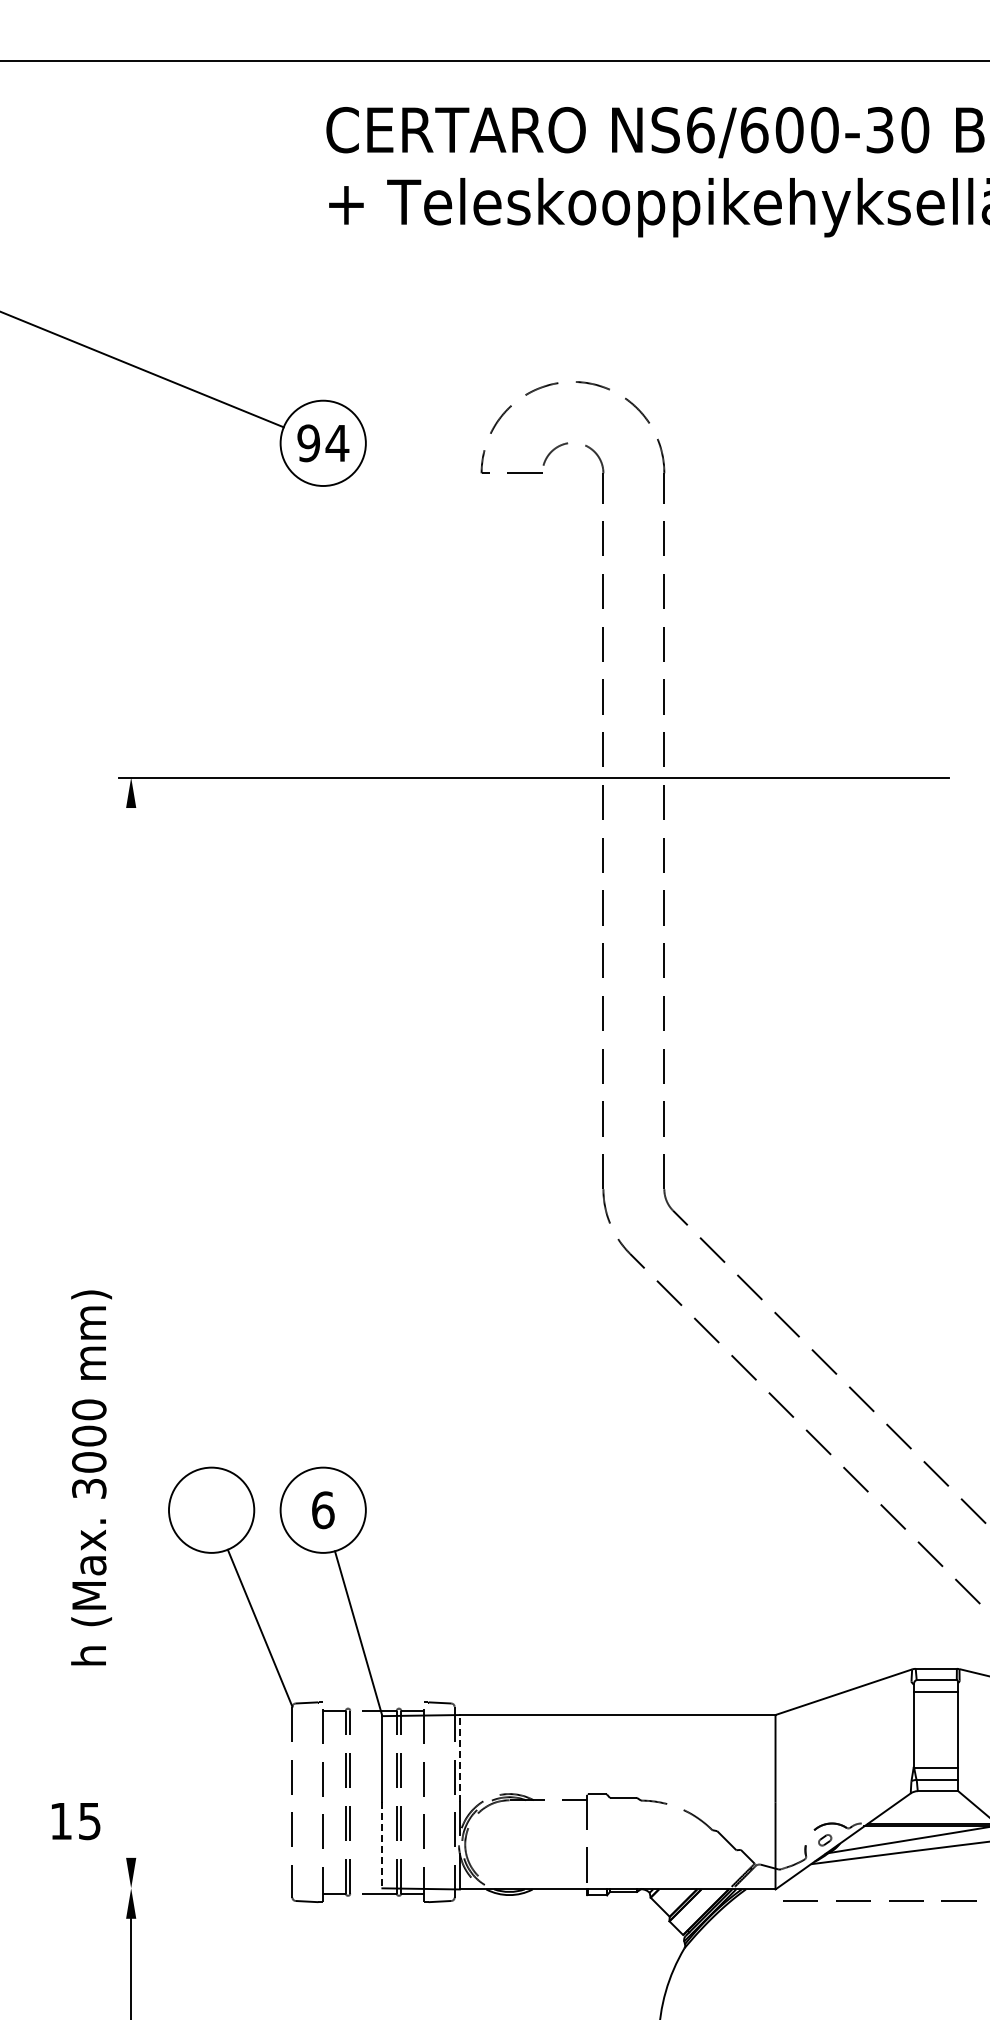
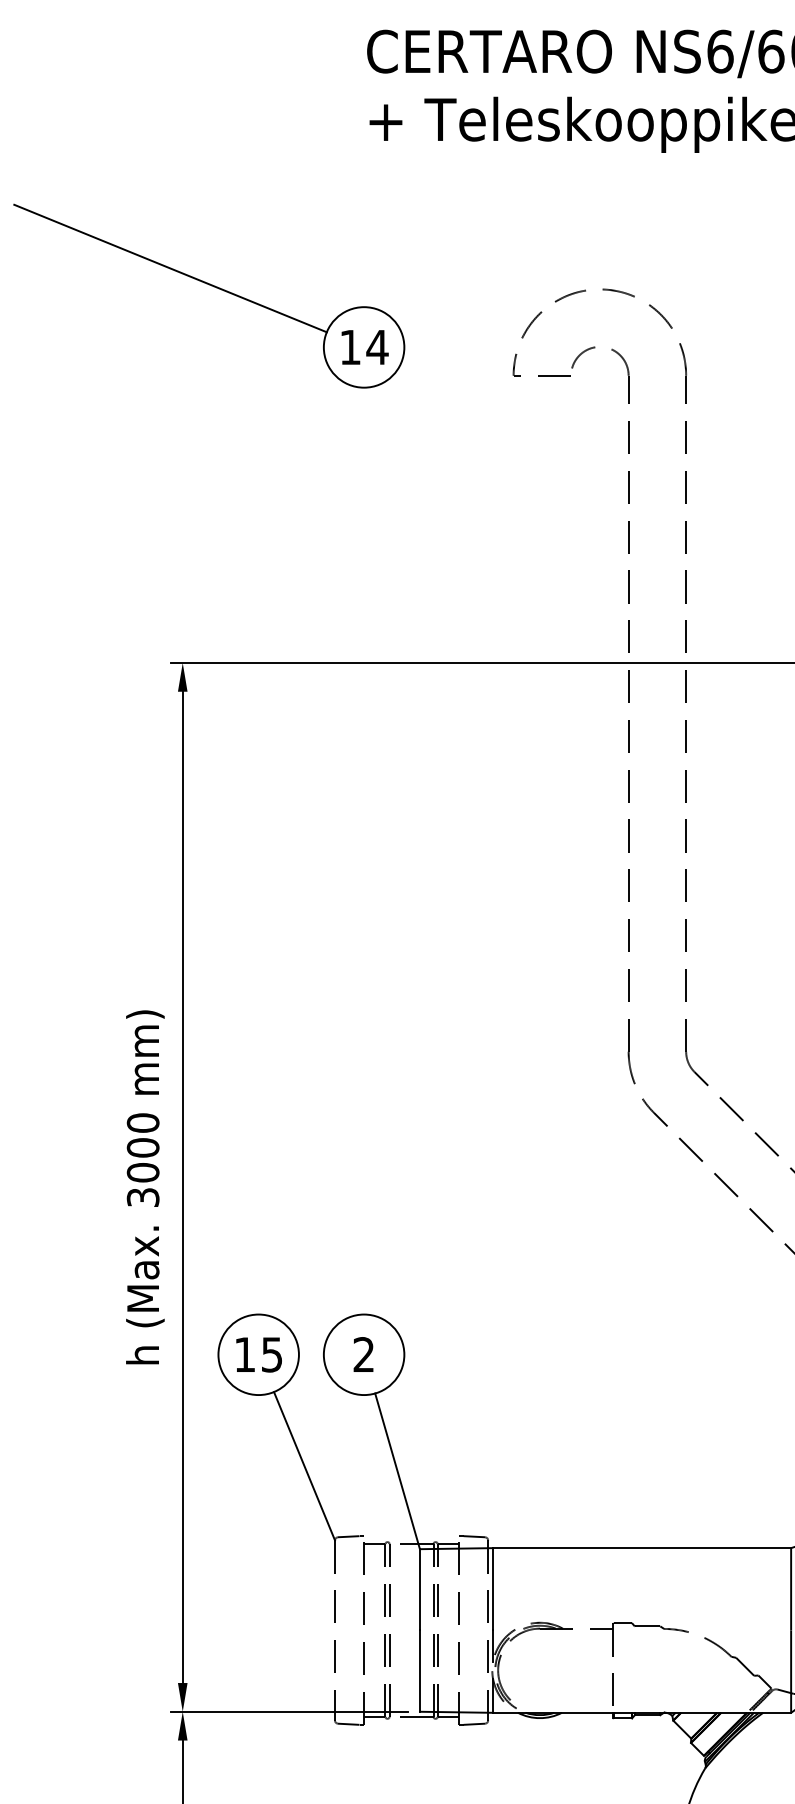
text: (308, 443) -> (350, 347), 94 -> 14
line: (131, 1332) -> (183, 1186), added
text: (91, 1477) -> (145, 1186), moved
text: (323, 1510) -> (364, 1355), 6 -> 2
line: (459, 1758) -> (492, 1589), dashed -> solid
text: (76, 1821) -> (259, 1355), moved
line: (382, 1845) -> (420, 1671), dashed -> solid
line: (244, 1888) -> (289, 1711), added

